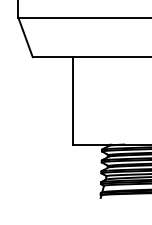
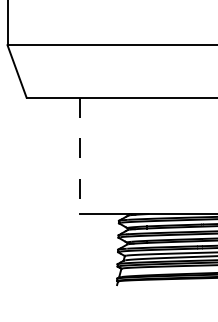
line: (72, 101) -> (79, 156), solid -> dashed

